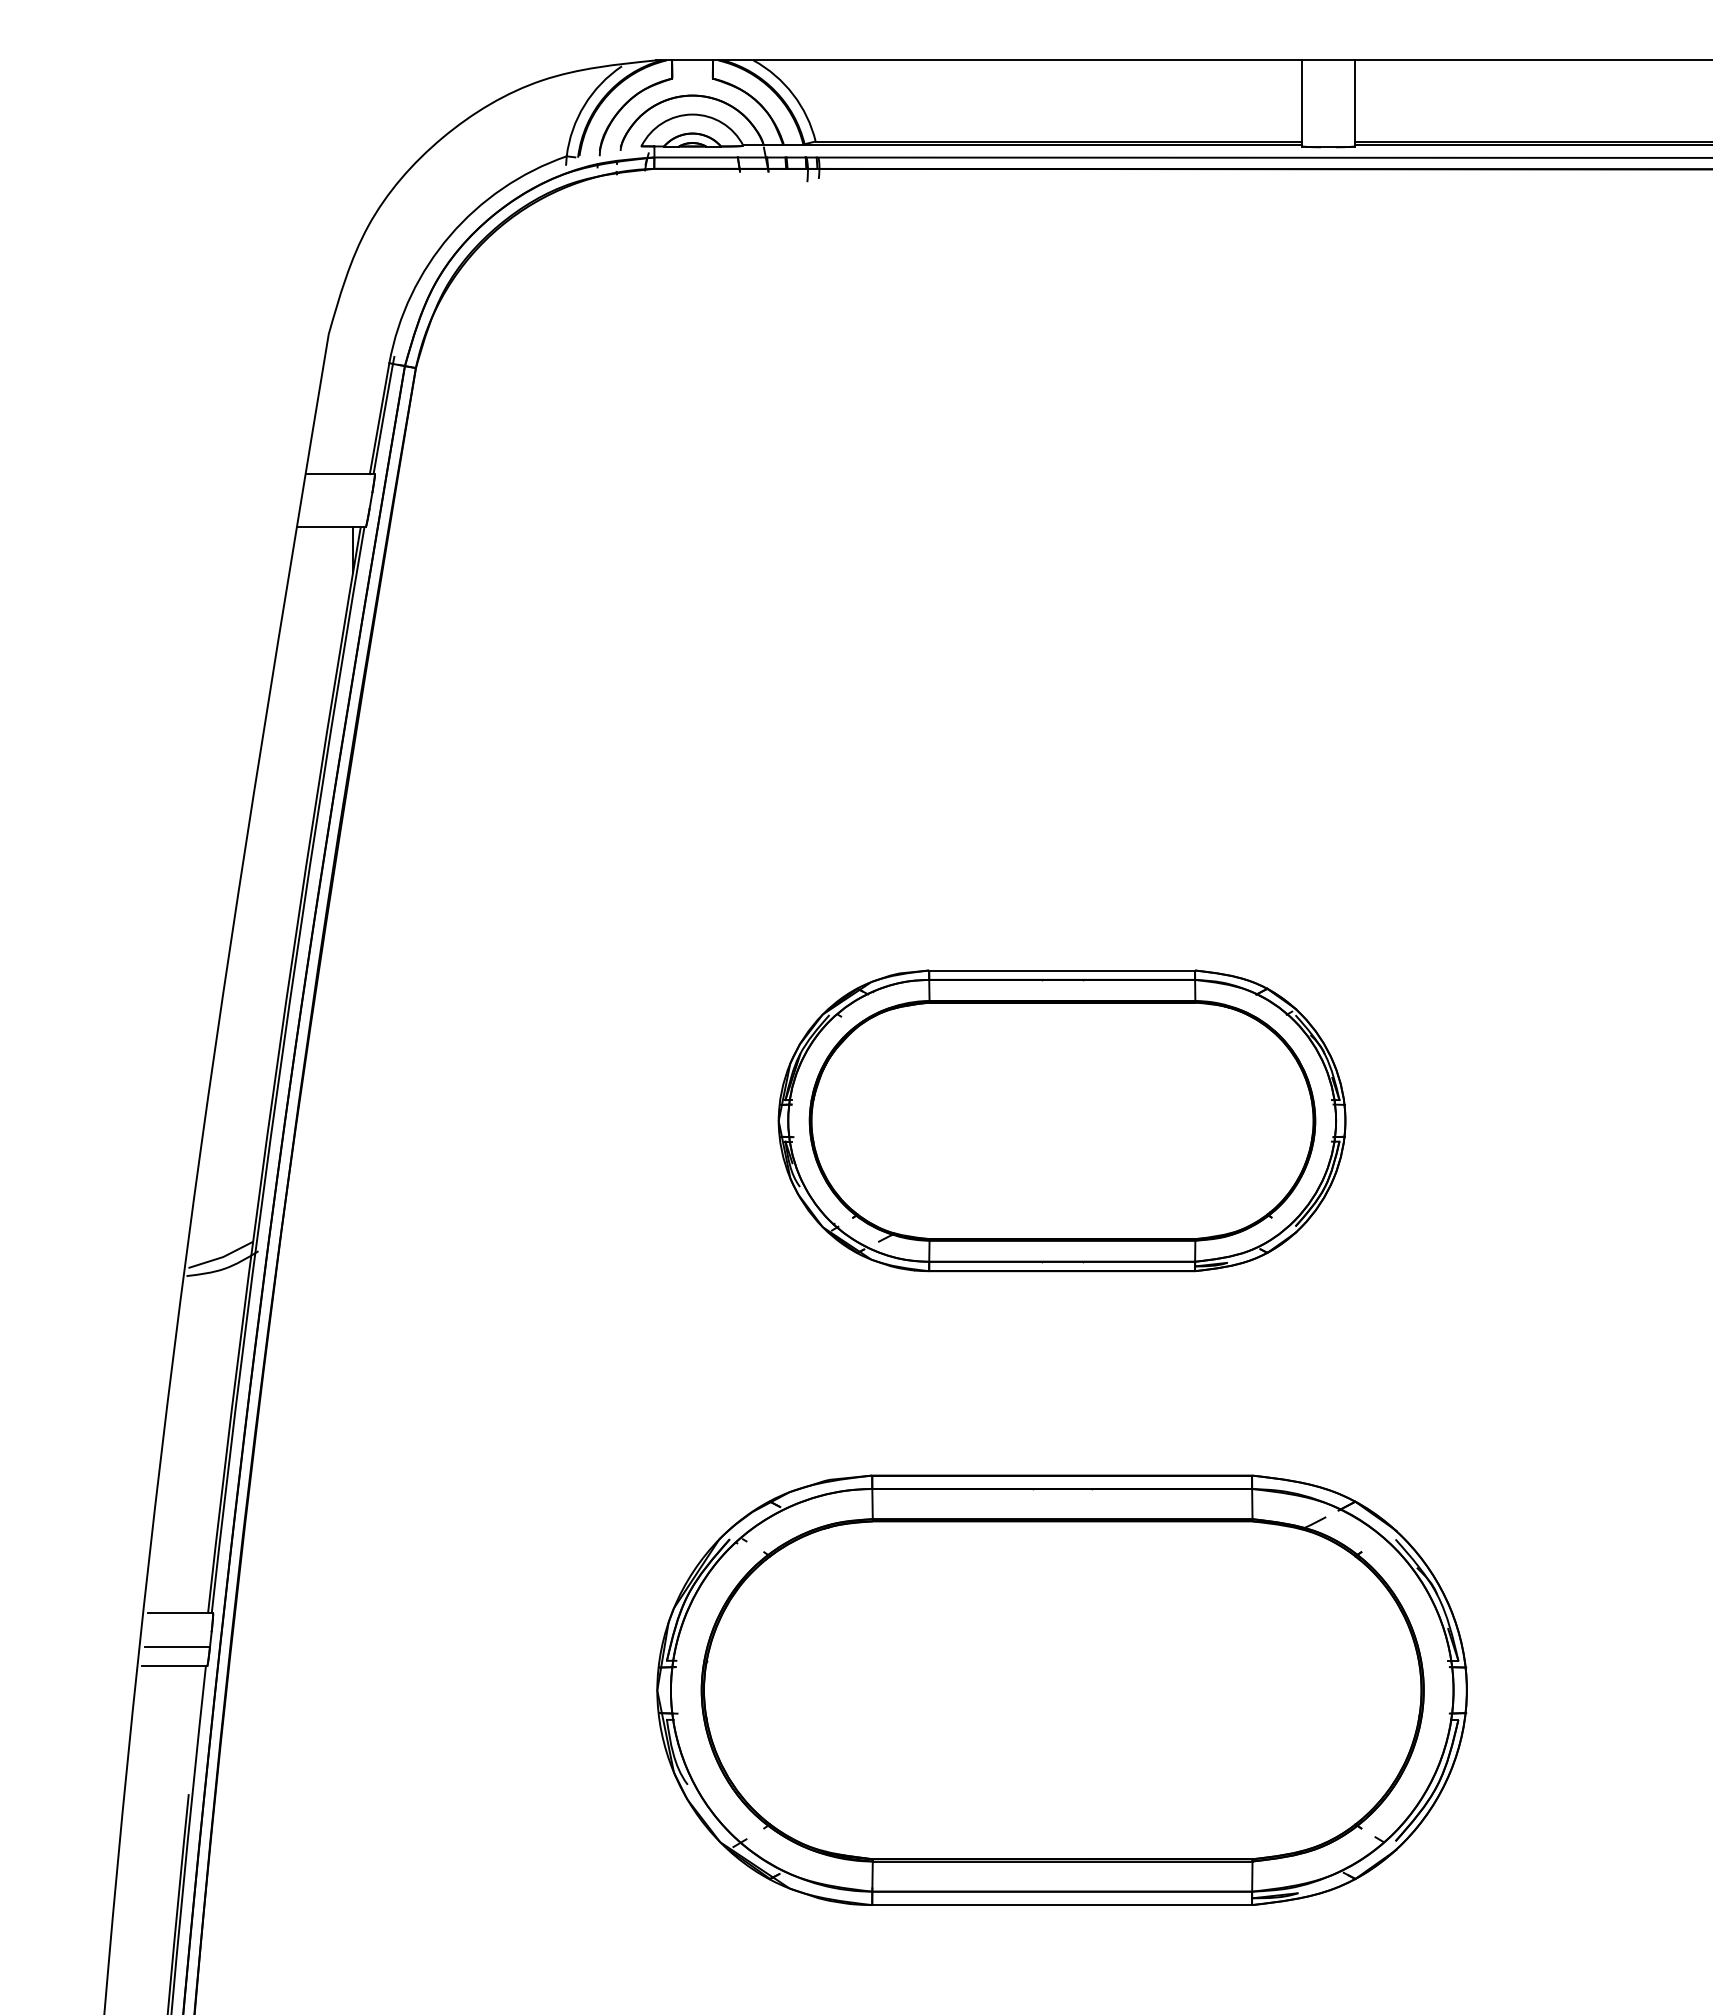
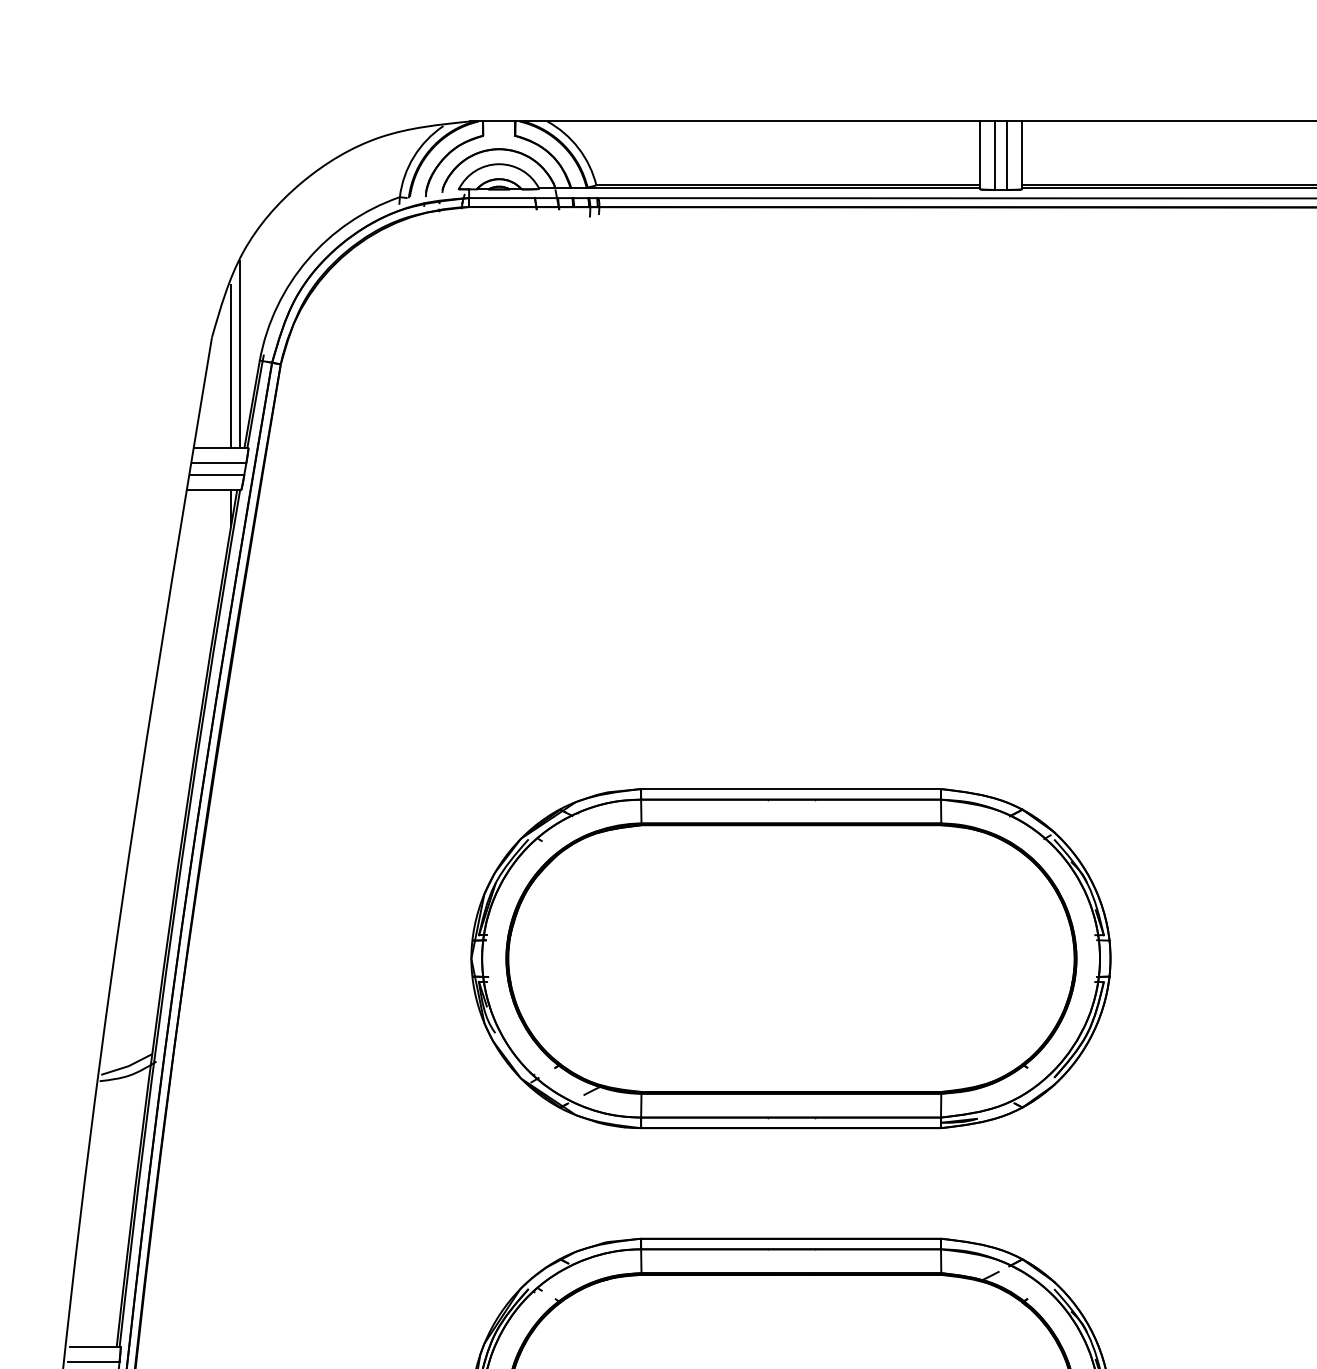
line: (1320, 103) -> (994, 155), added
line: (1336, 103) -> (1007, 155), added
line: (364, 355) -> (240, 354), added
line: (353, 370) -> (231, 366), added
line: (337, 493) -> (218, 463), added
line: (335, 508) -> (217, 475), added
part: (1061, 1120) -> (790, 958), size x1.43
line: (178, 1632) -> (93, 1362), added

